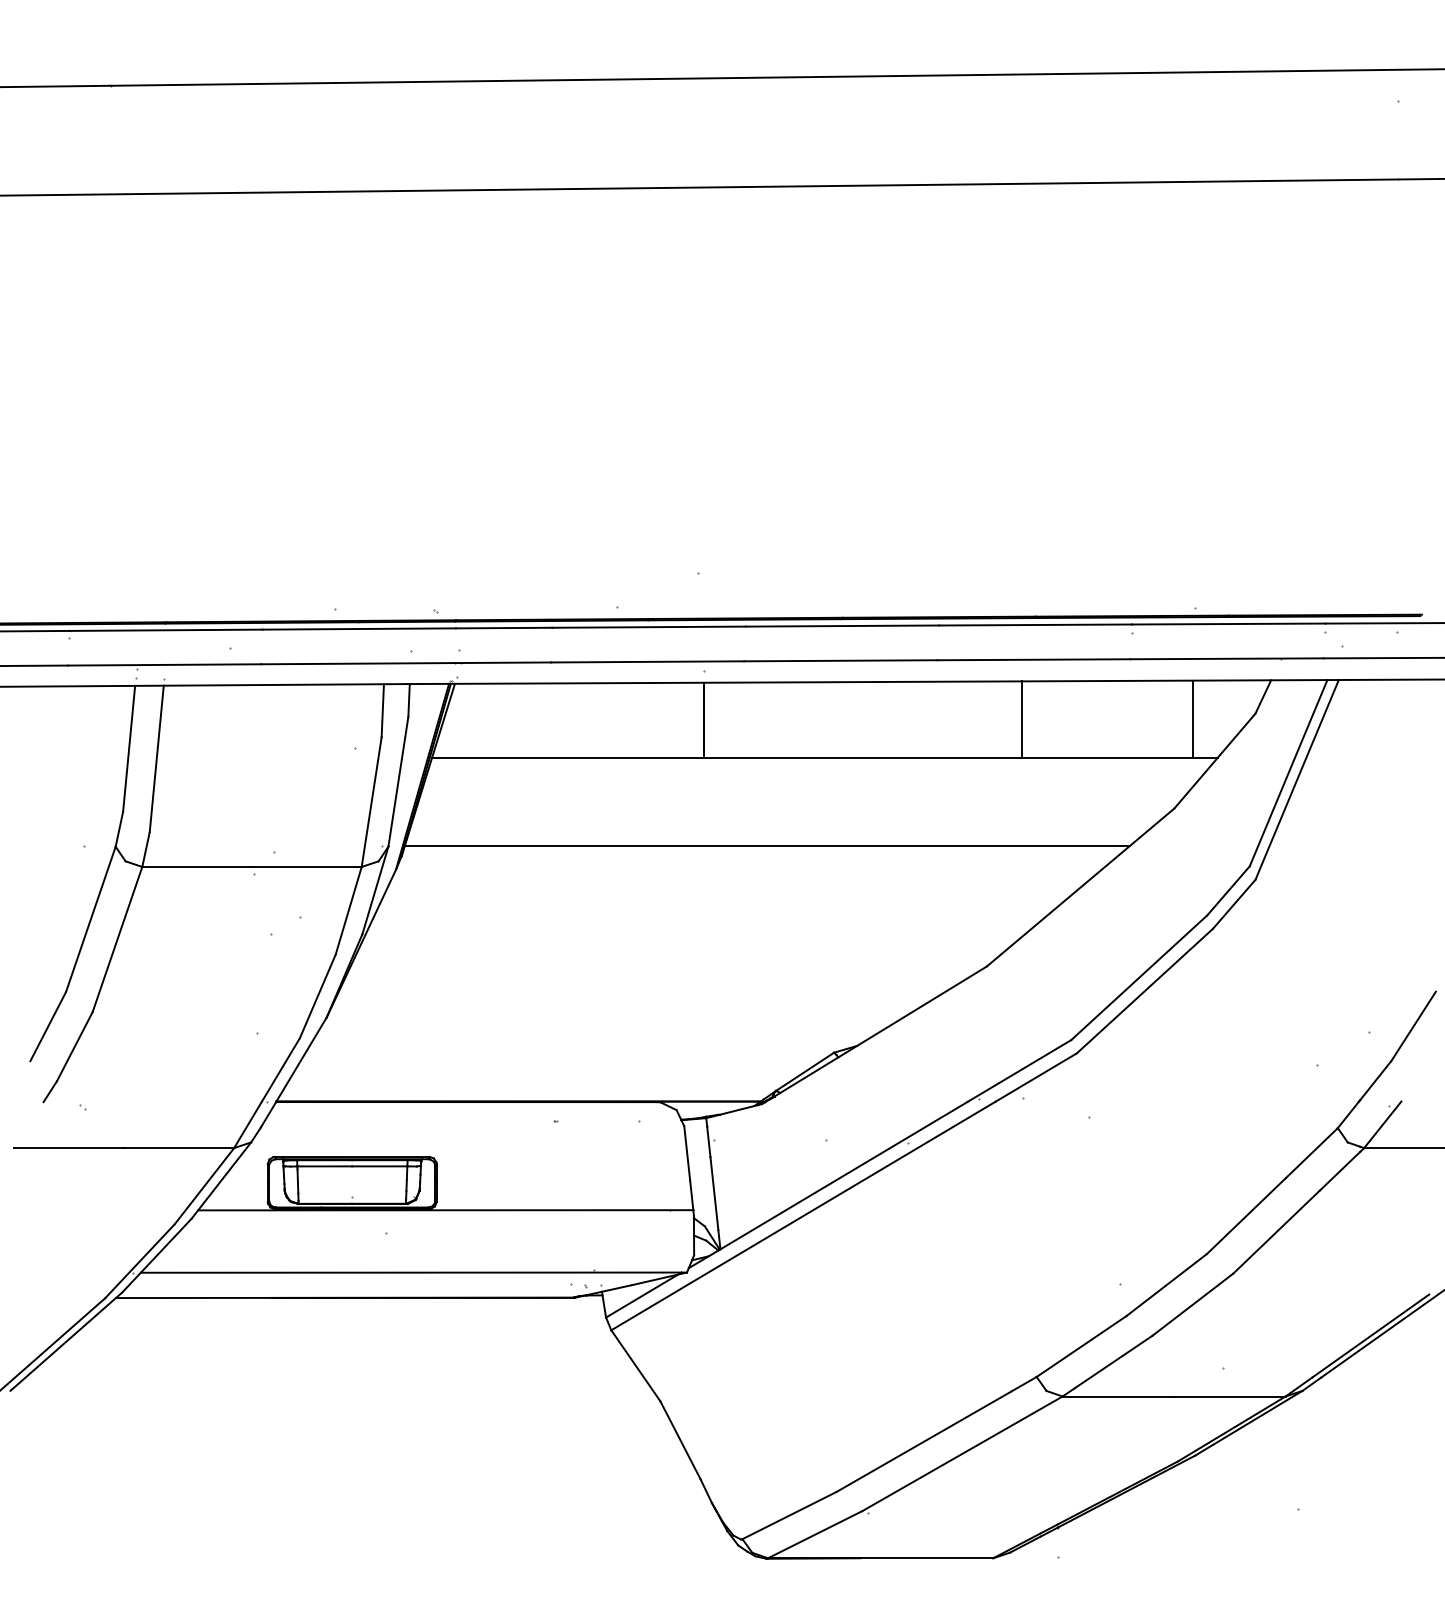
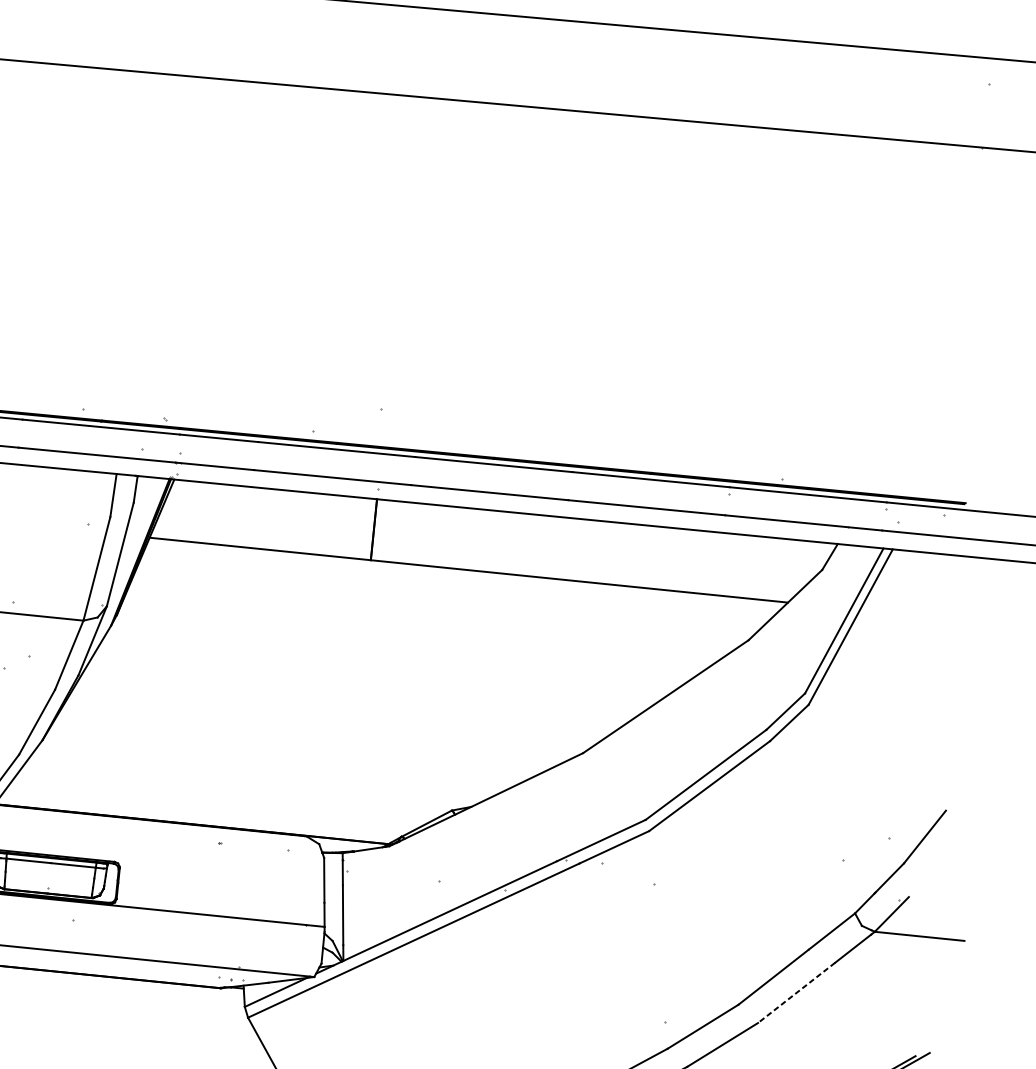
line: (1192, 718) -> (770, 568), removed
line: (1022, 719) -> (632, 555), removed
line: (767, 845) -> (414, 636), removed
line: (1276, 1232) -> (796, 993), solid -> dashed

